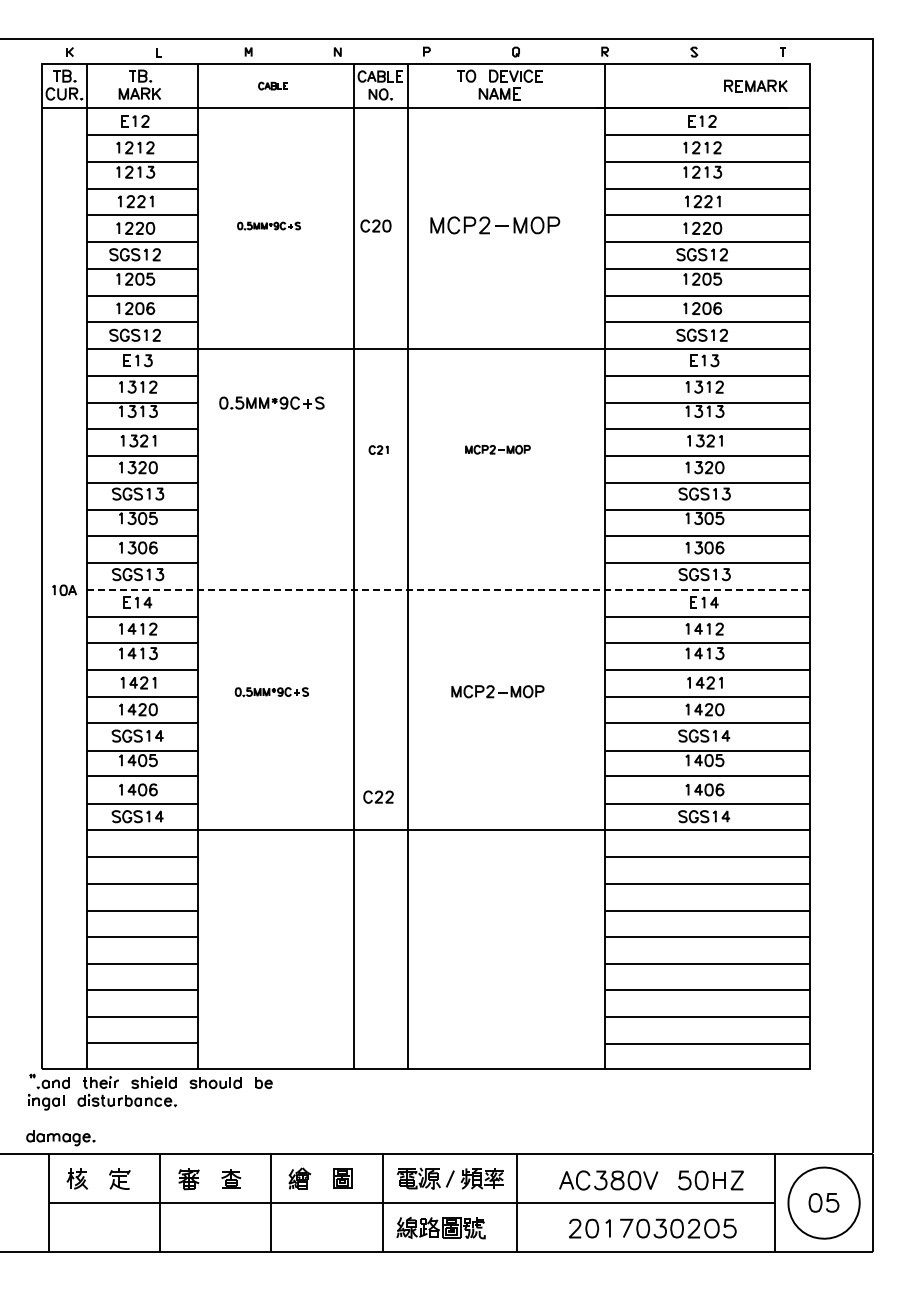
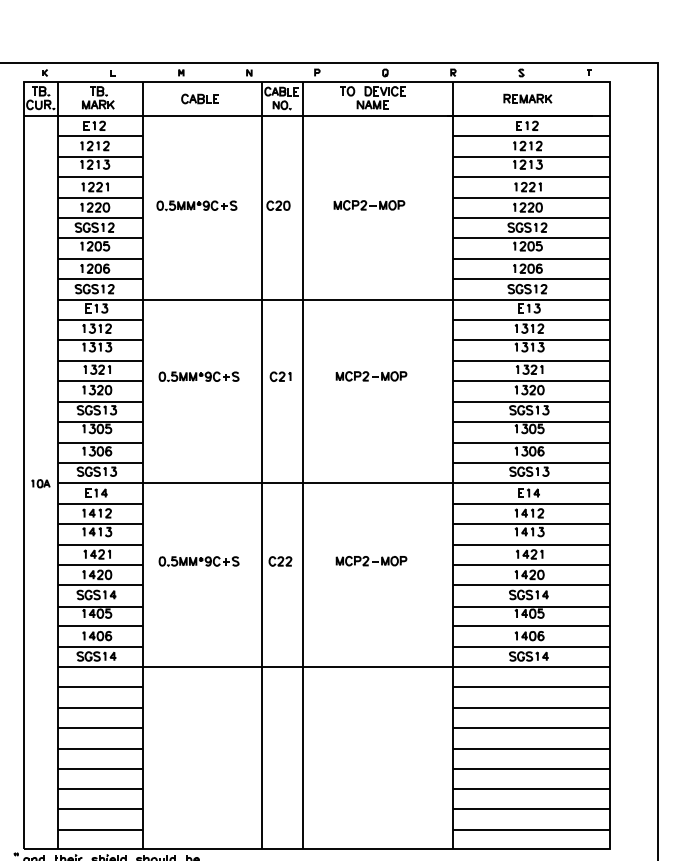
part: (272, 85) -> (199, 98), size x1.67
part: (755, 85) -> (527, 98), moved
part: (268, 225) -> (196, 205), size x1.67
part: (494, 225) -> (368, 205), size x0.71
part: (271, 402) -> (198, 376), moved
part: (378, 449) -> (280, 376), size x1.43
part: (497, 449) -> (371, 376), size x1.43
line: (448, 589) -> (333, 483), dashed -> solid
part: (271, 691) -> (198, 560), size x1.43
part: (378, 796) -> (280, 560), moved

